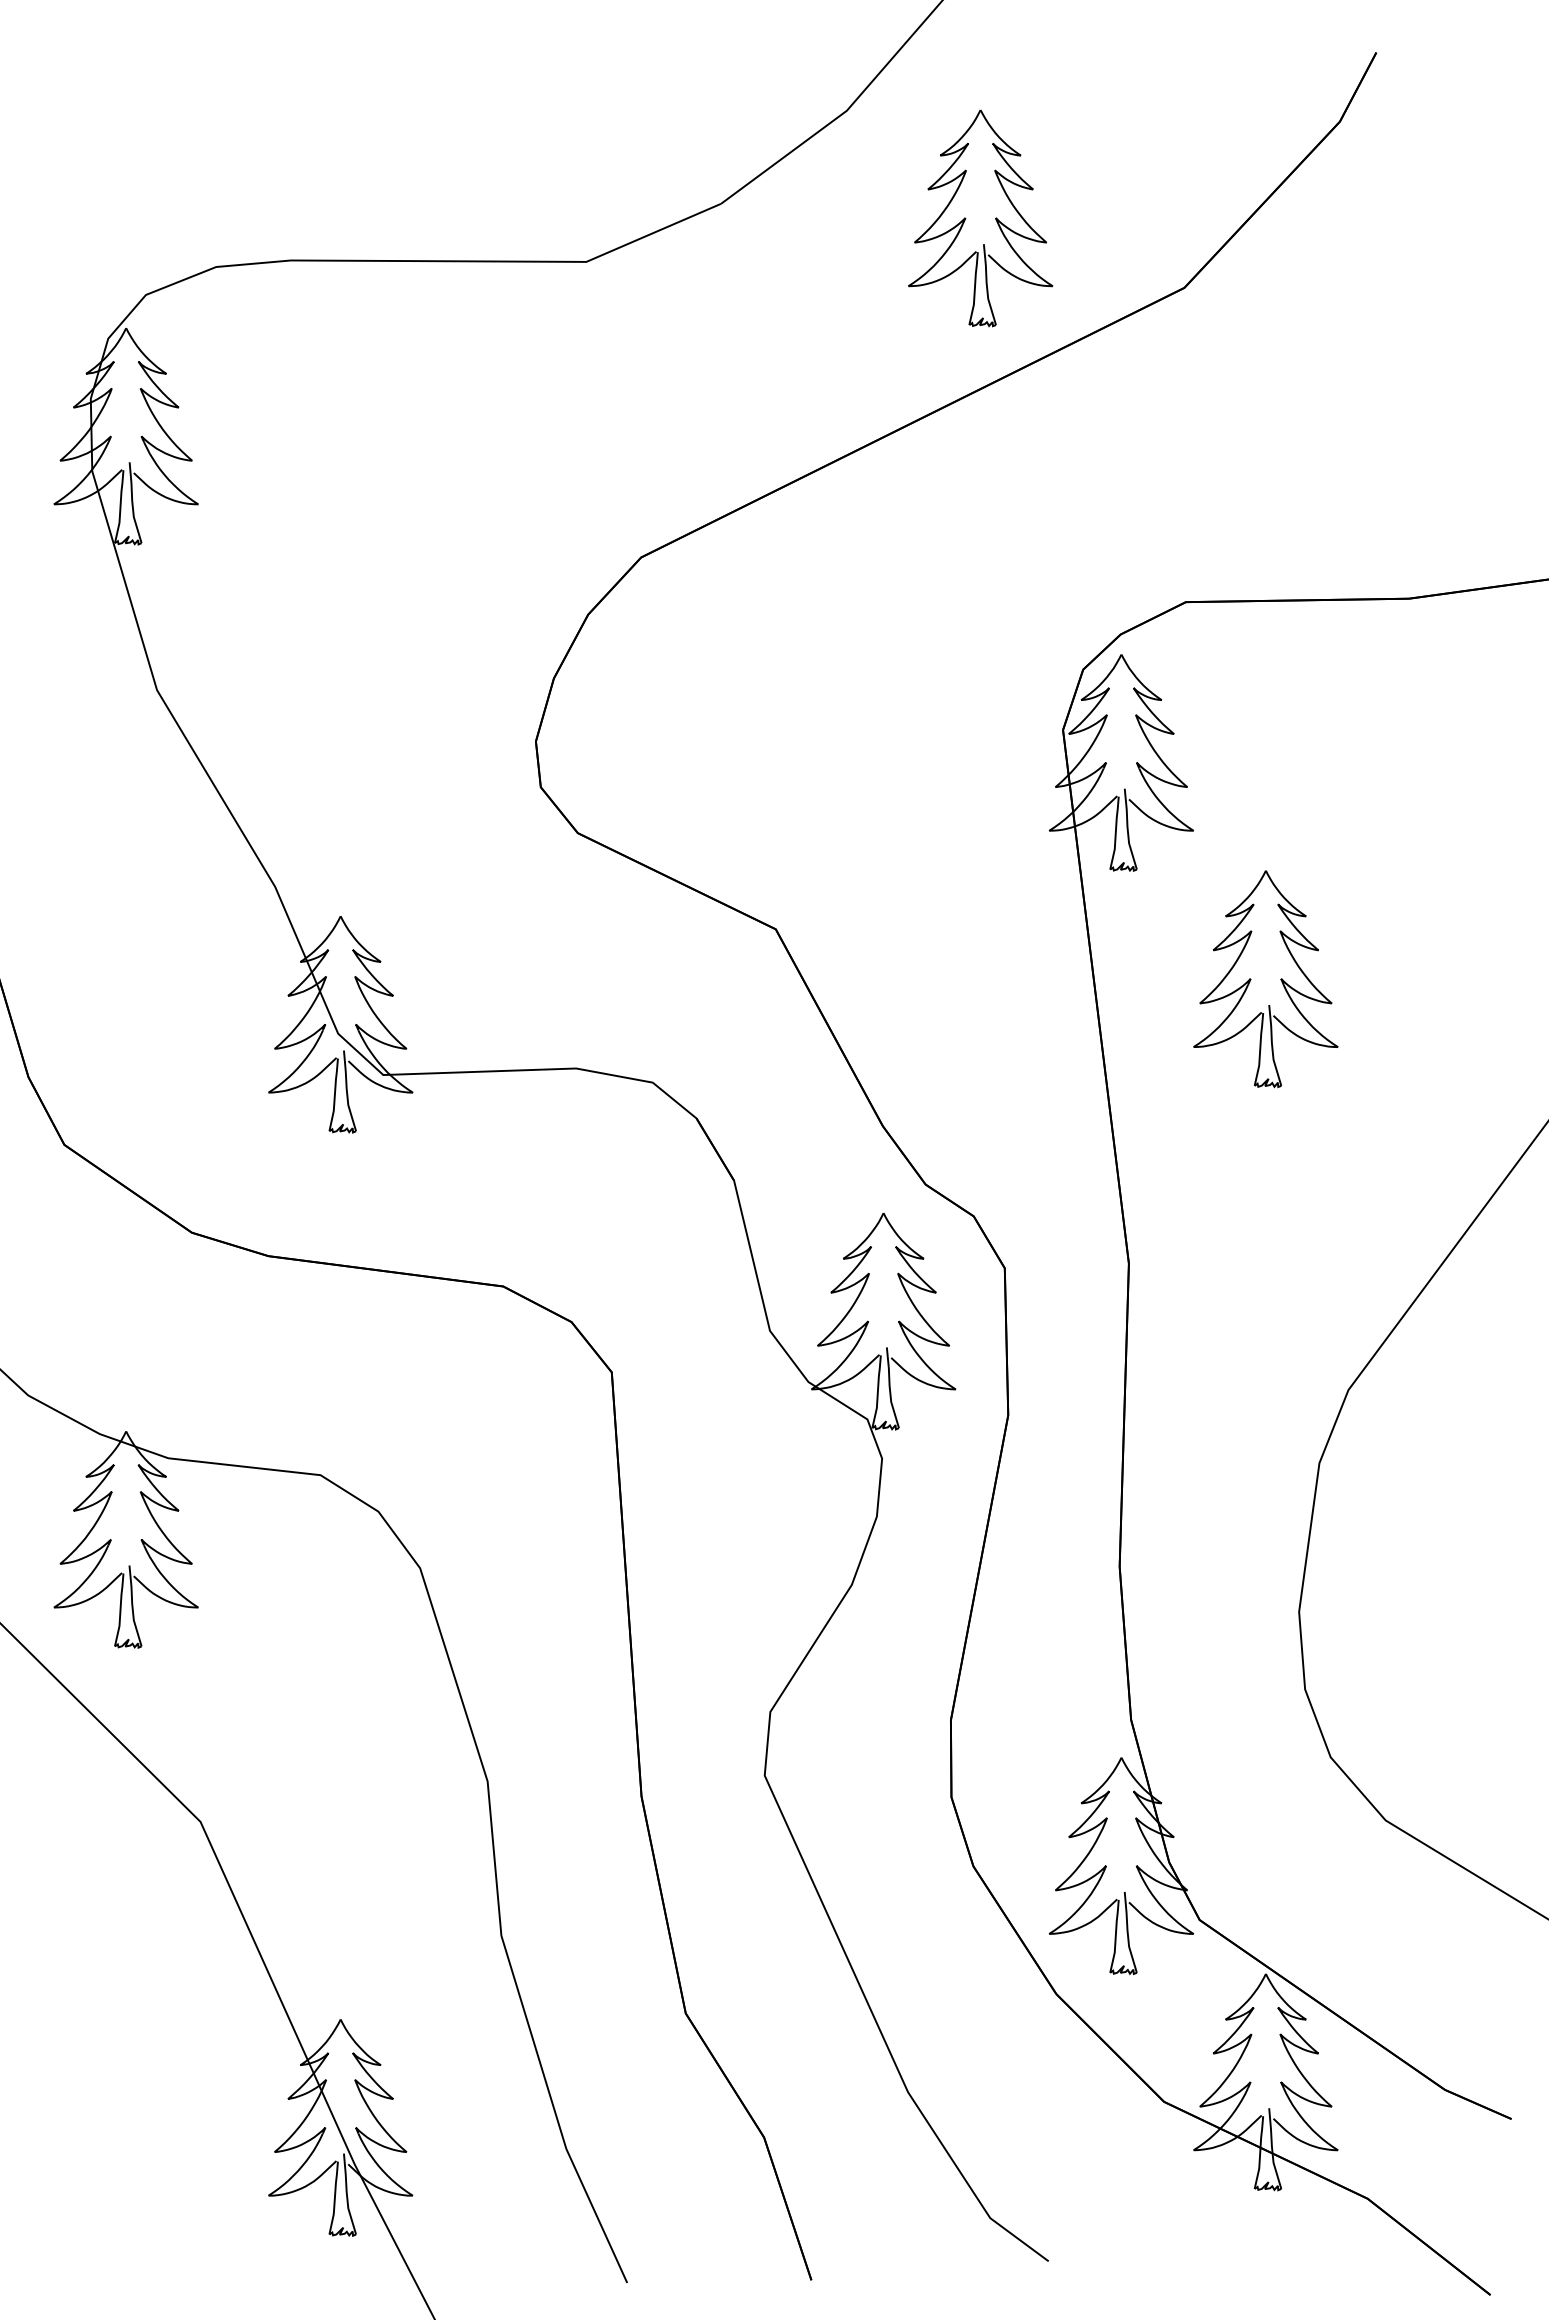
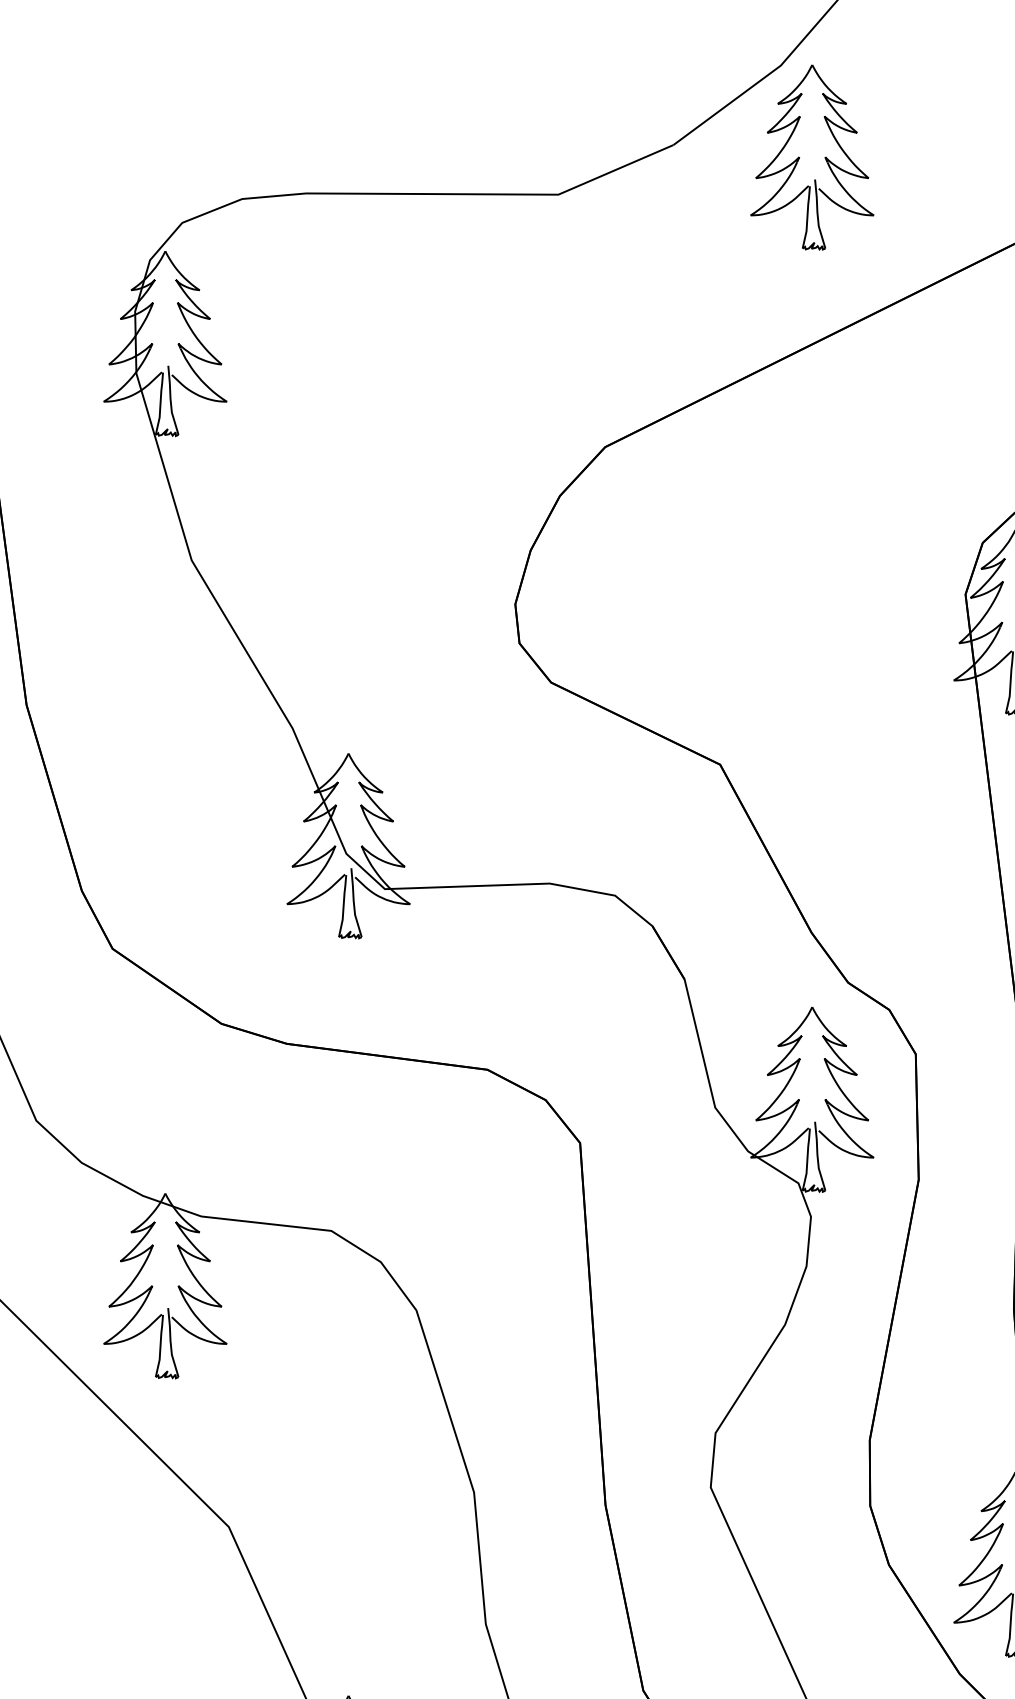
part: (966, 218) -> (800, 157), moved

